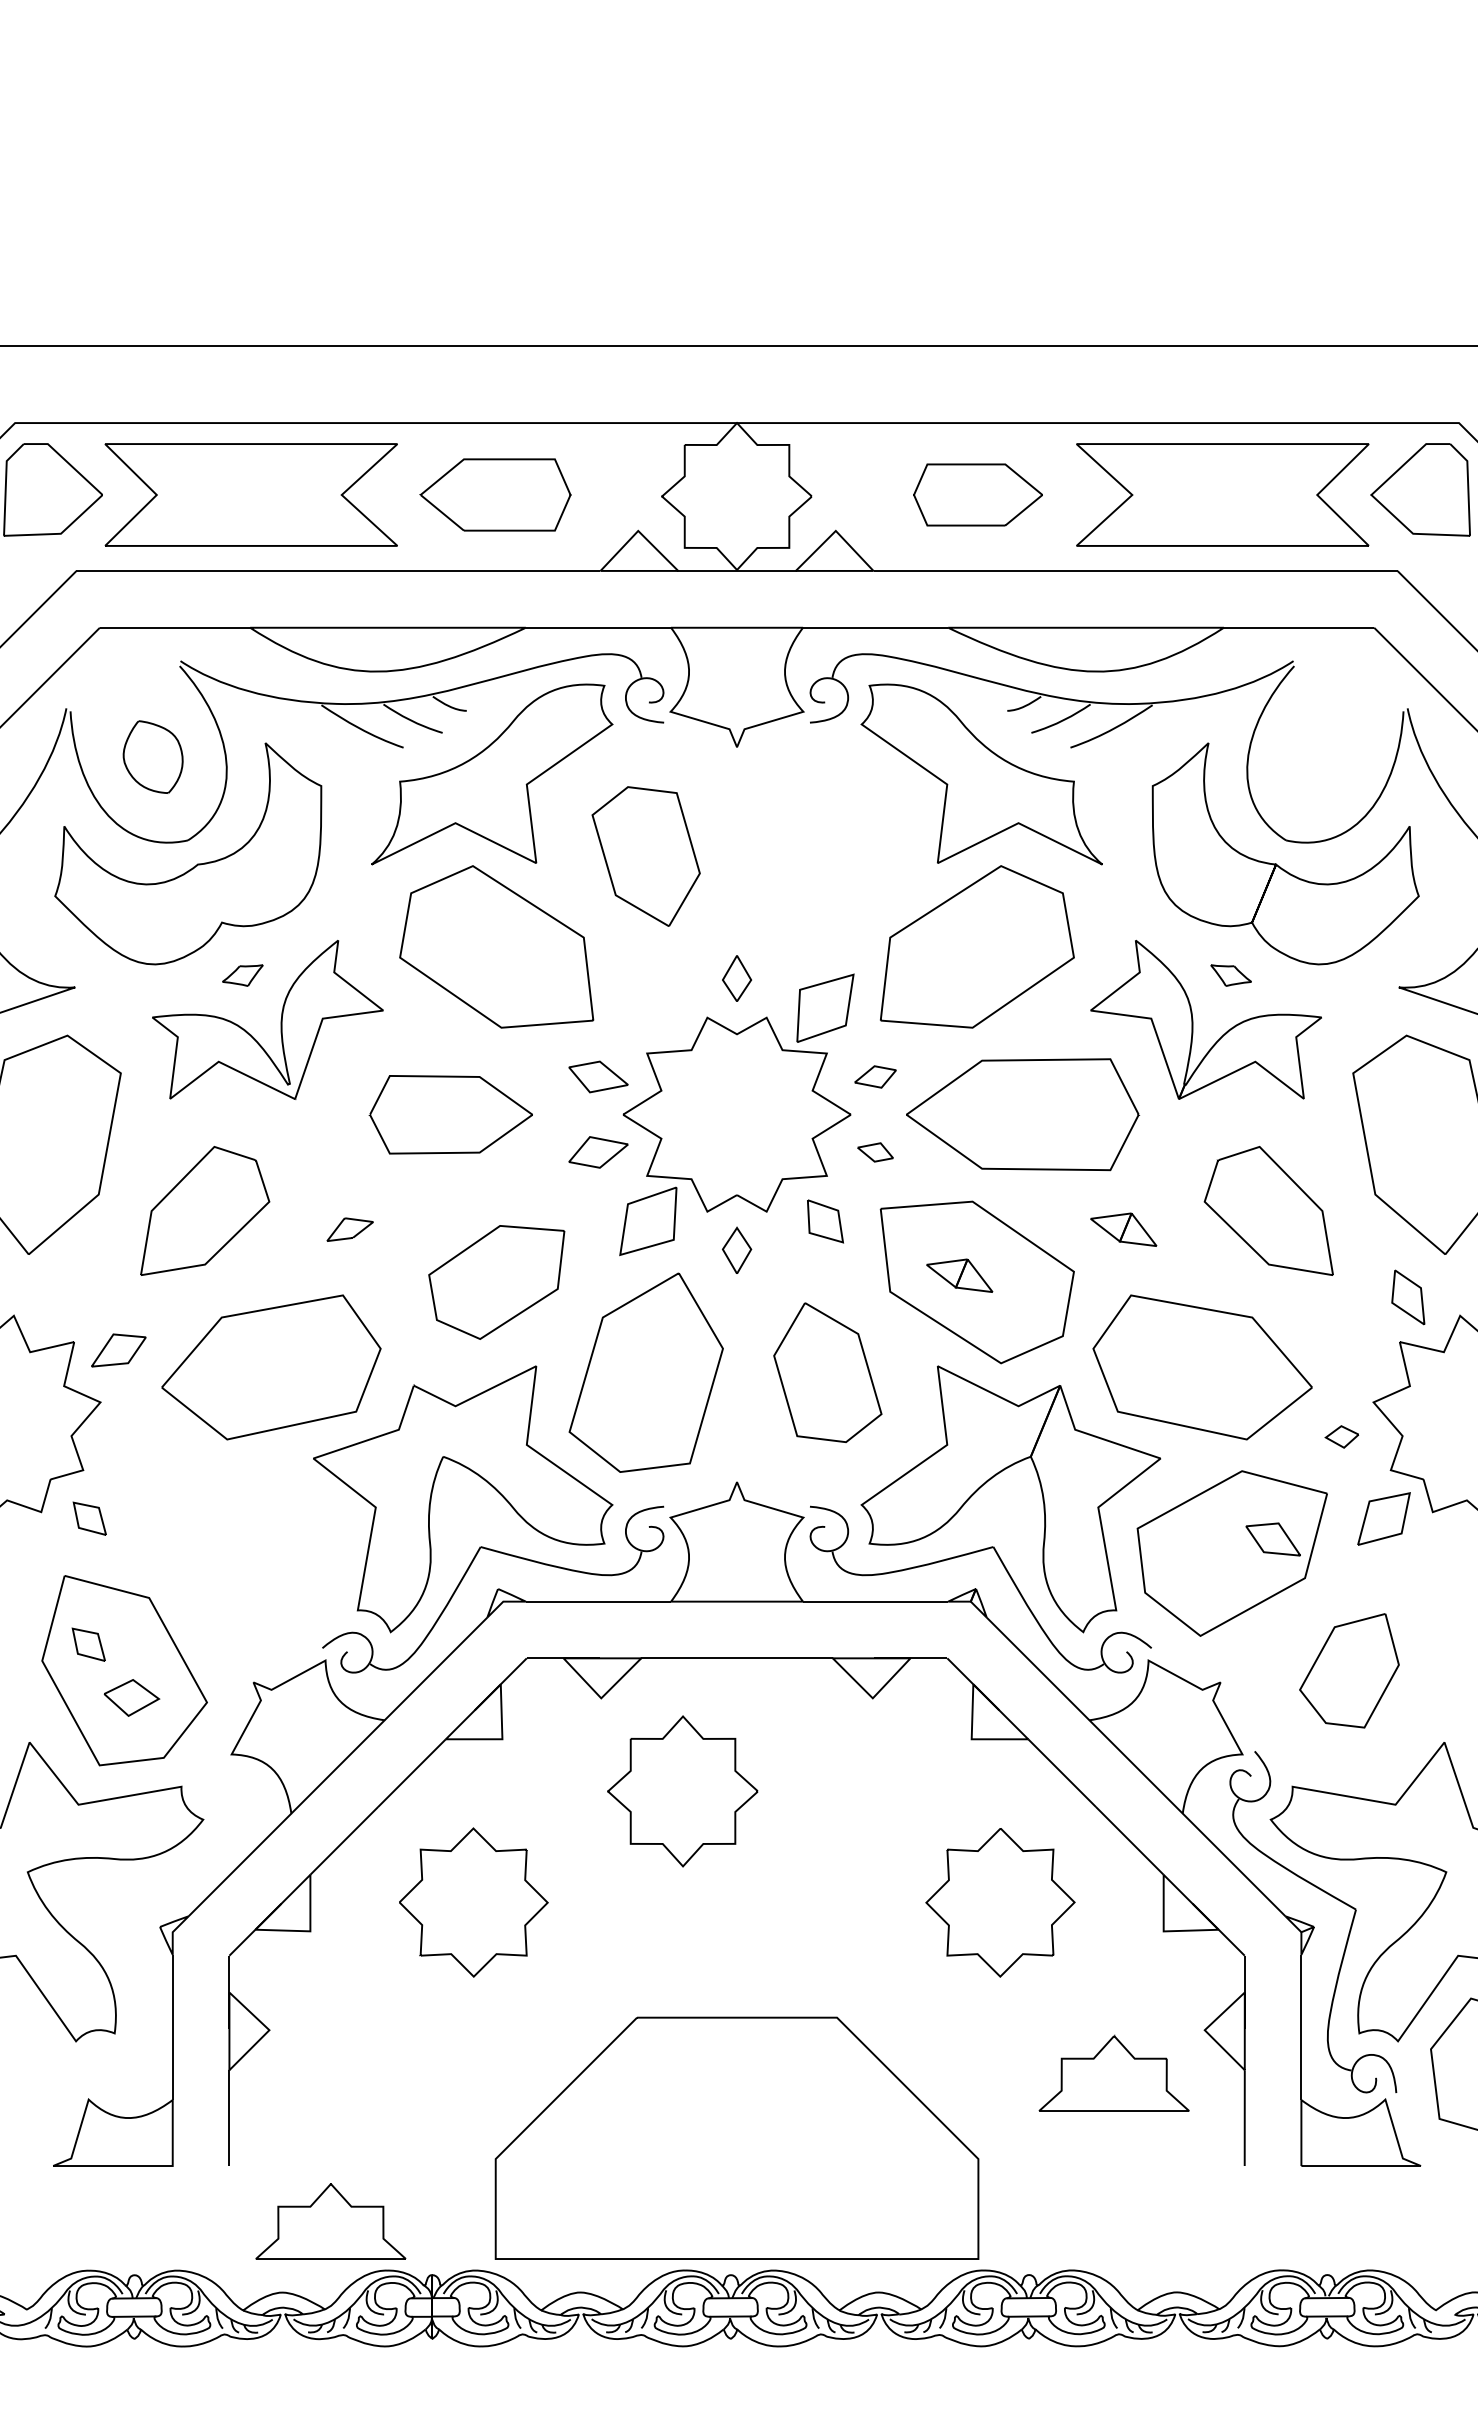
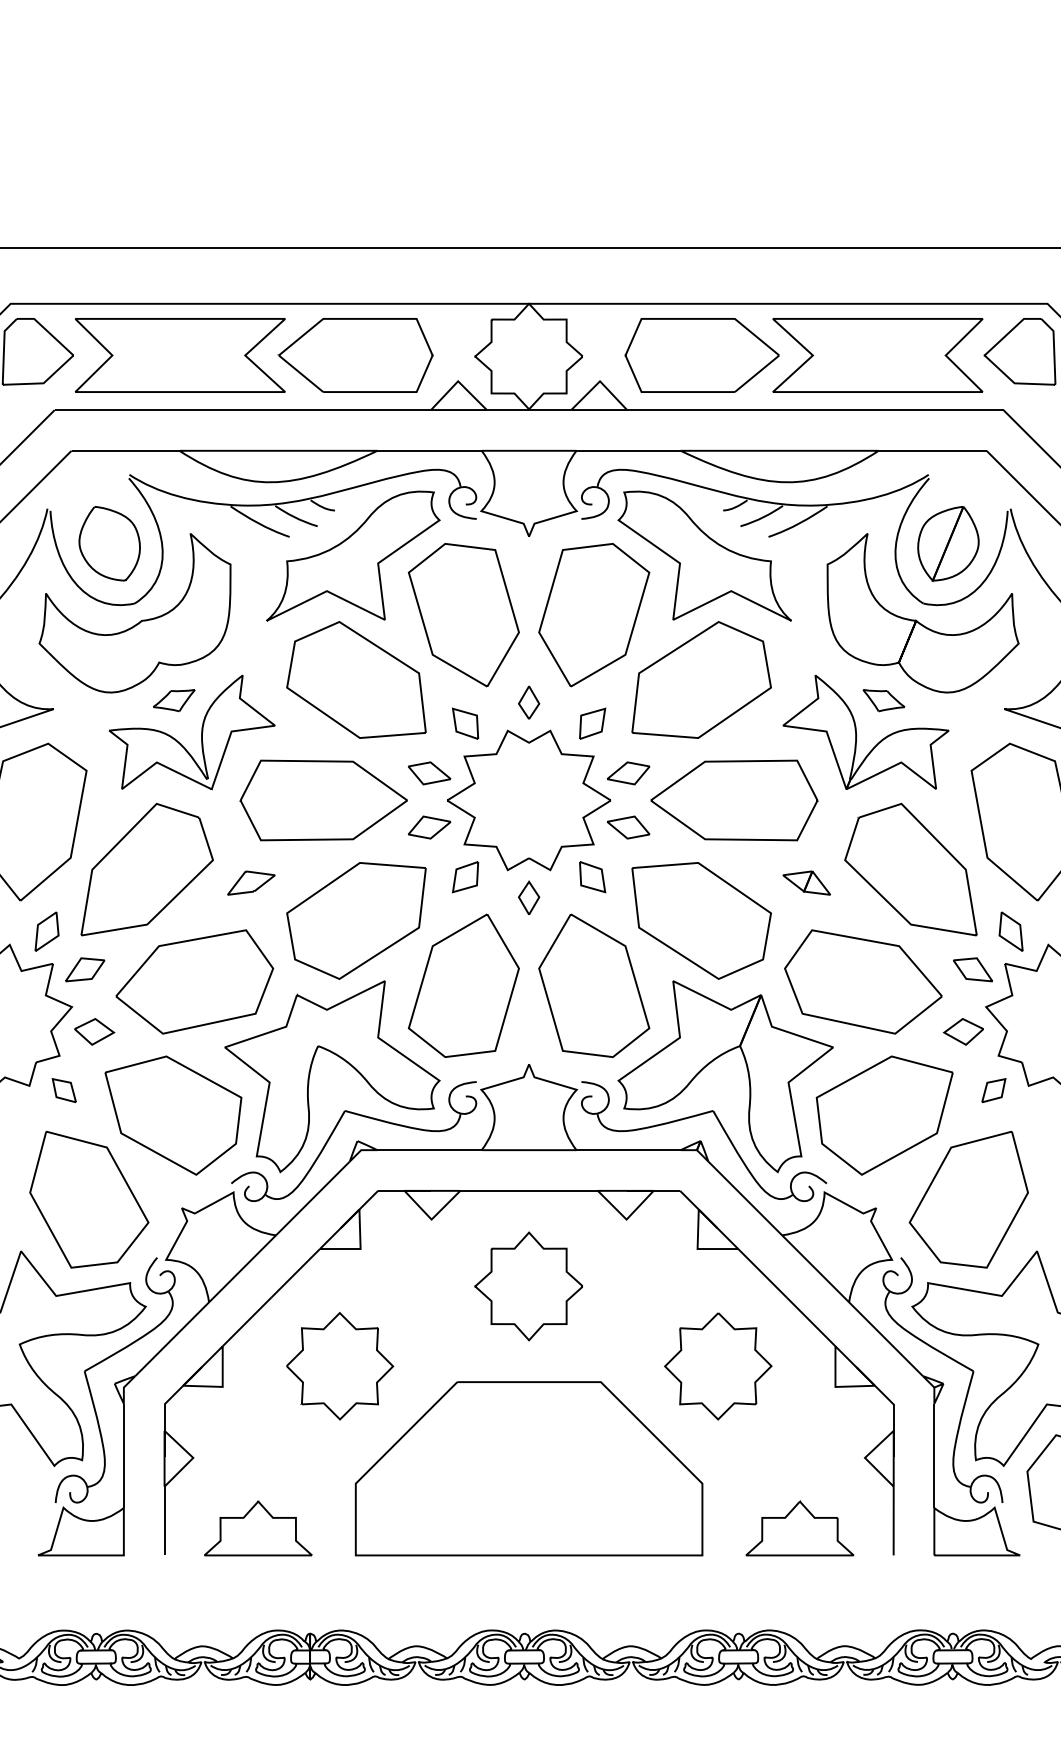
part: (495, 494) -> (355, 355), size x1.43
part: (977, 494) -> (701, 355), size x1.67
part: (153, 756) -> (110, 543), size x1.43
part: (1321, 756) -> (948, 543), added
part: (645, 856) -> (463, 615), size x1.43
part: (827, 856) -> (594, 615), added
part: (242, 975) -> (173, 700), size x1.43
part: (1230, 975) -> (883, 700), size x1.43
part: (648, 1007) -> (465, 723), added
part: (825, 1007) -> (592, 723), size x0.62
part: (875, 1076) -> (628, 773), size x1.43
part: (450, 1114) -> (323, 800), size x1.43
part: (875, 1152) -> (628, 827), size x1.67
part: (204, 1210) -> (146, 869), size x1.43
part: (1268, 1210) -> (910, 869), size x1.43
part: (648, 1221) -> (465, 877), size x0.62
part: (349, 1229) -> (250, 882), size x1.43
part: (959, 1275) -> (688, 915), removed
part: (496, 1282) -> (356, 920), size x1.43
part: (65, 1297) -> (46, 931), added
part: (827, 1372) -> (594, 985), size x1.43
part: (1341, 1436) -> (963, 1031), size x1.67
part: (1384, 1518) -> (994, 1090), size x0.62
part: (1272, 1539) -> (972, 969), moved
part: (241, 1553) -> (173, 1115), added
part: (88, 1644) -> (63, 1180), removed
part: (1349, 1670) -> (968, 1199), size x1.67
part: (131, 1697) -> (94, 1031), moved
part: (682, 1791) -> (528, 1286), moved
part: (143, 1896) -> (102, 1361), added
part: (1113, 2072) -> (799, 1527), moved
part: (736, 2137) -> (528, 1468), moved
part: (330, 2221) -> (257, 1528), moved

